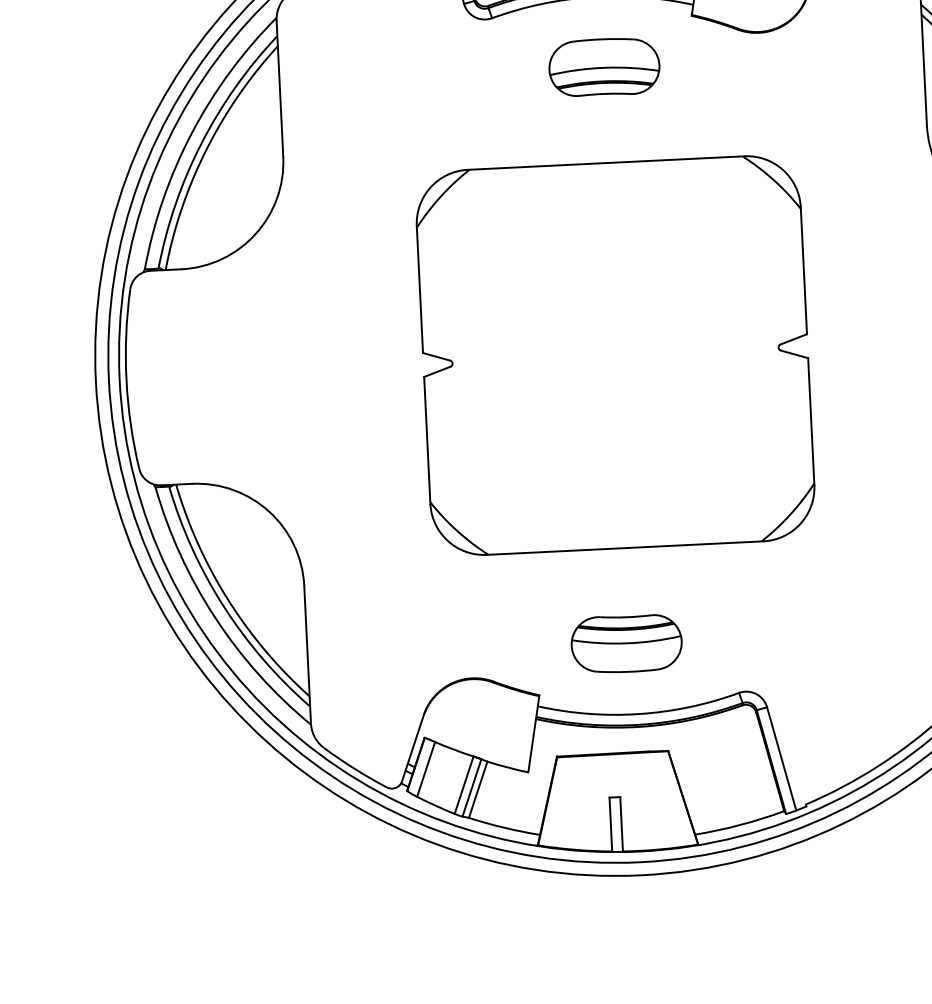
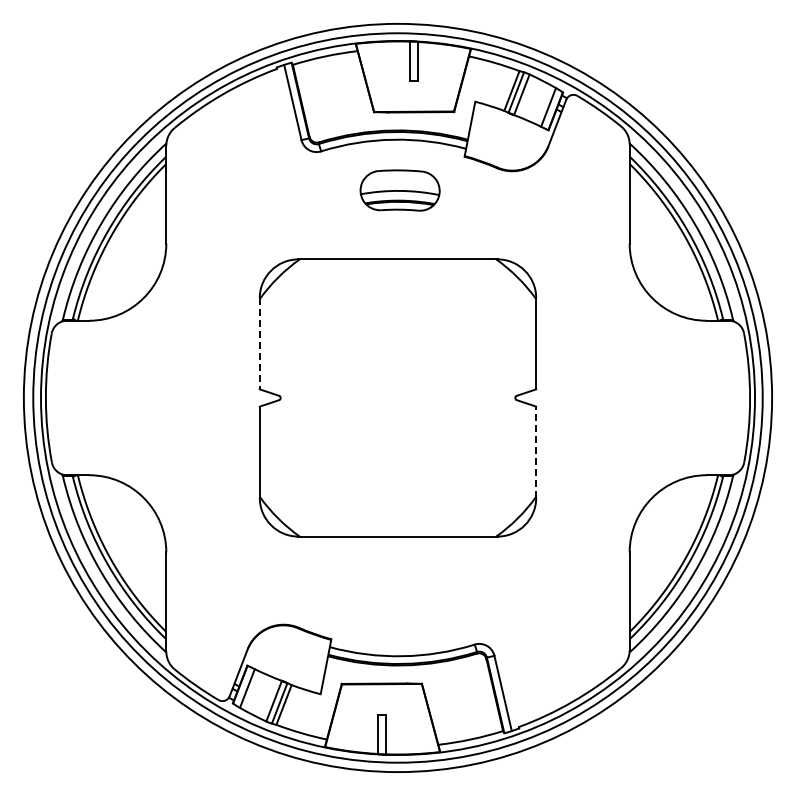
line: (419, 289) -> (259, 343), solid -> dashed
line: (811, 421) -> (536, 452), solid -> dashed
part: (626, 644) -> (395, 605), removed

